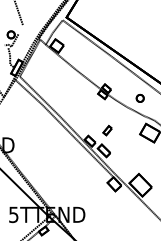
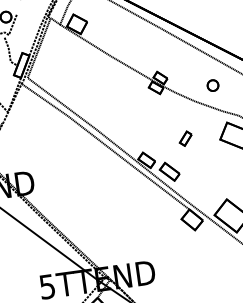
part: (107, 130) -> (185, 138), moved

